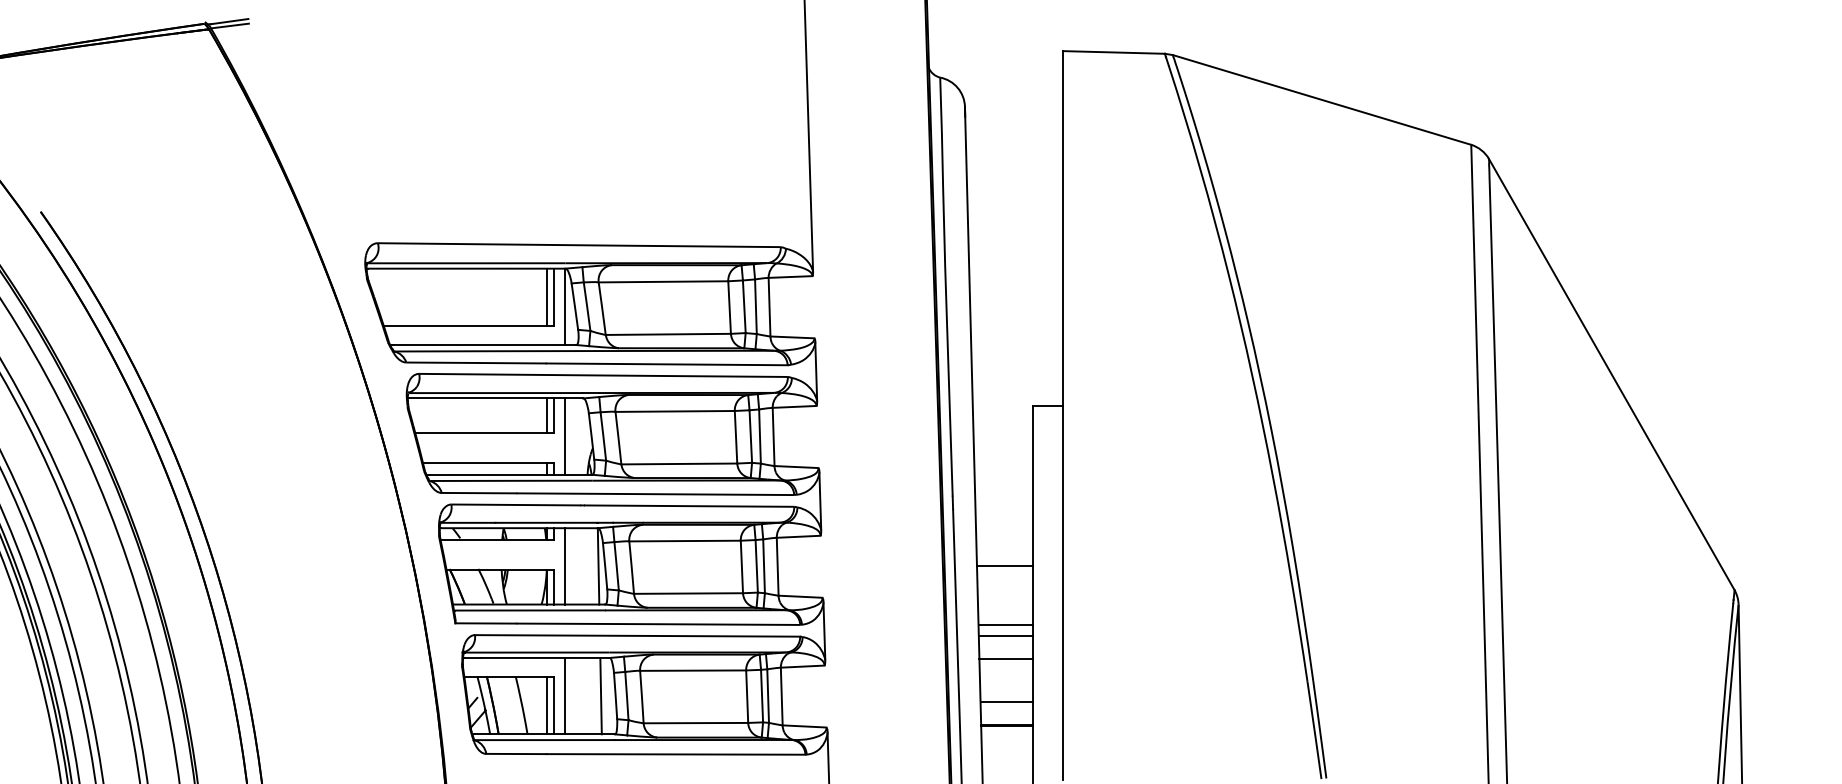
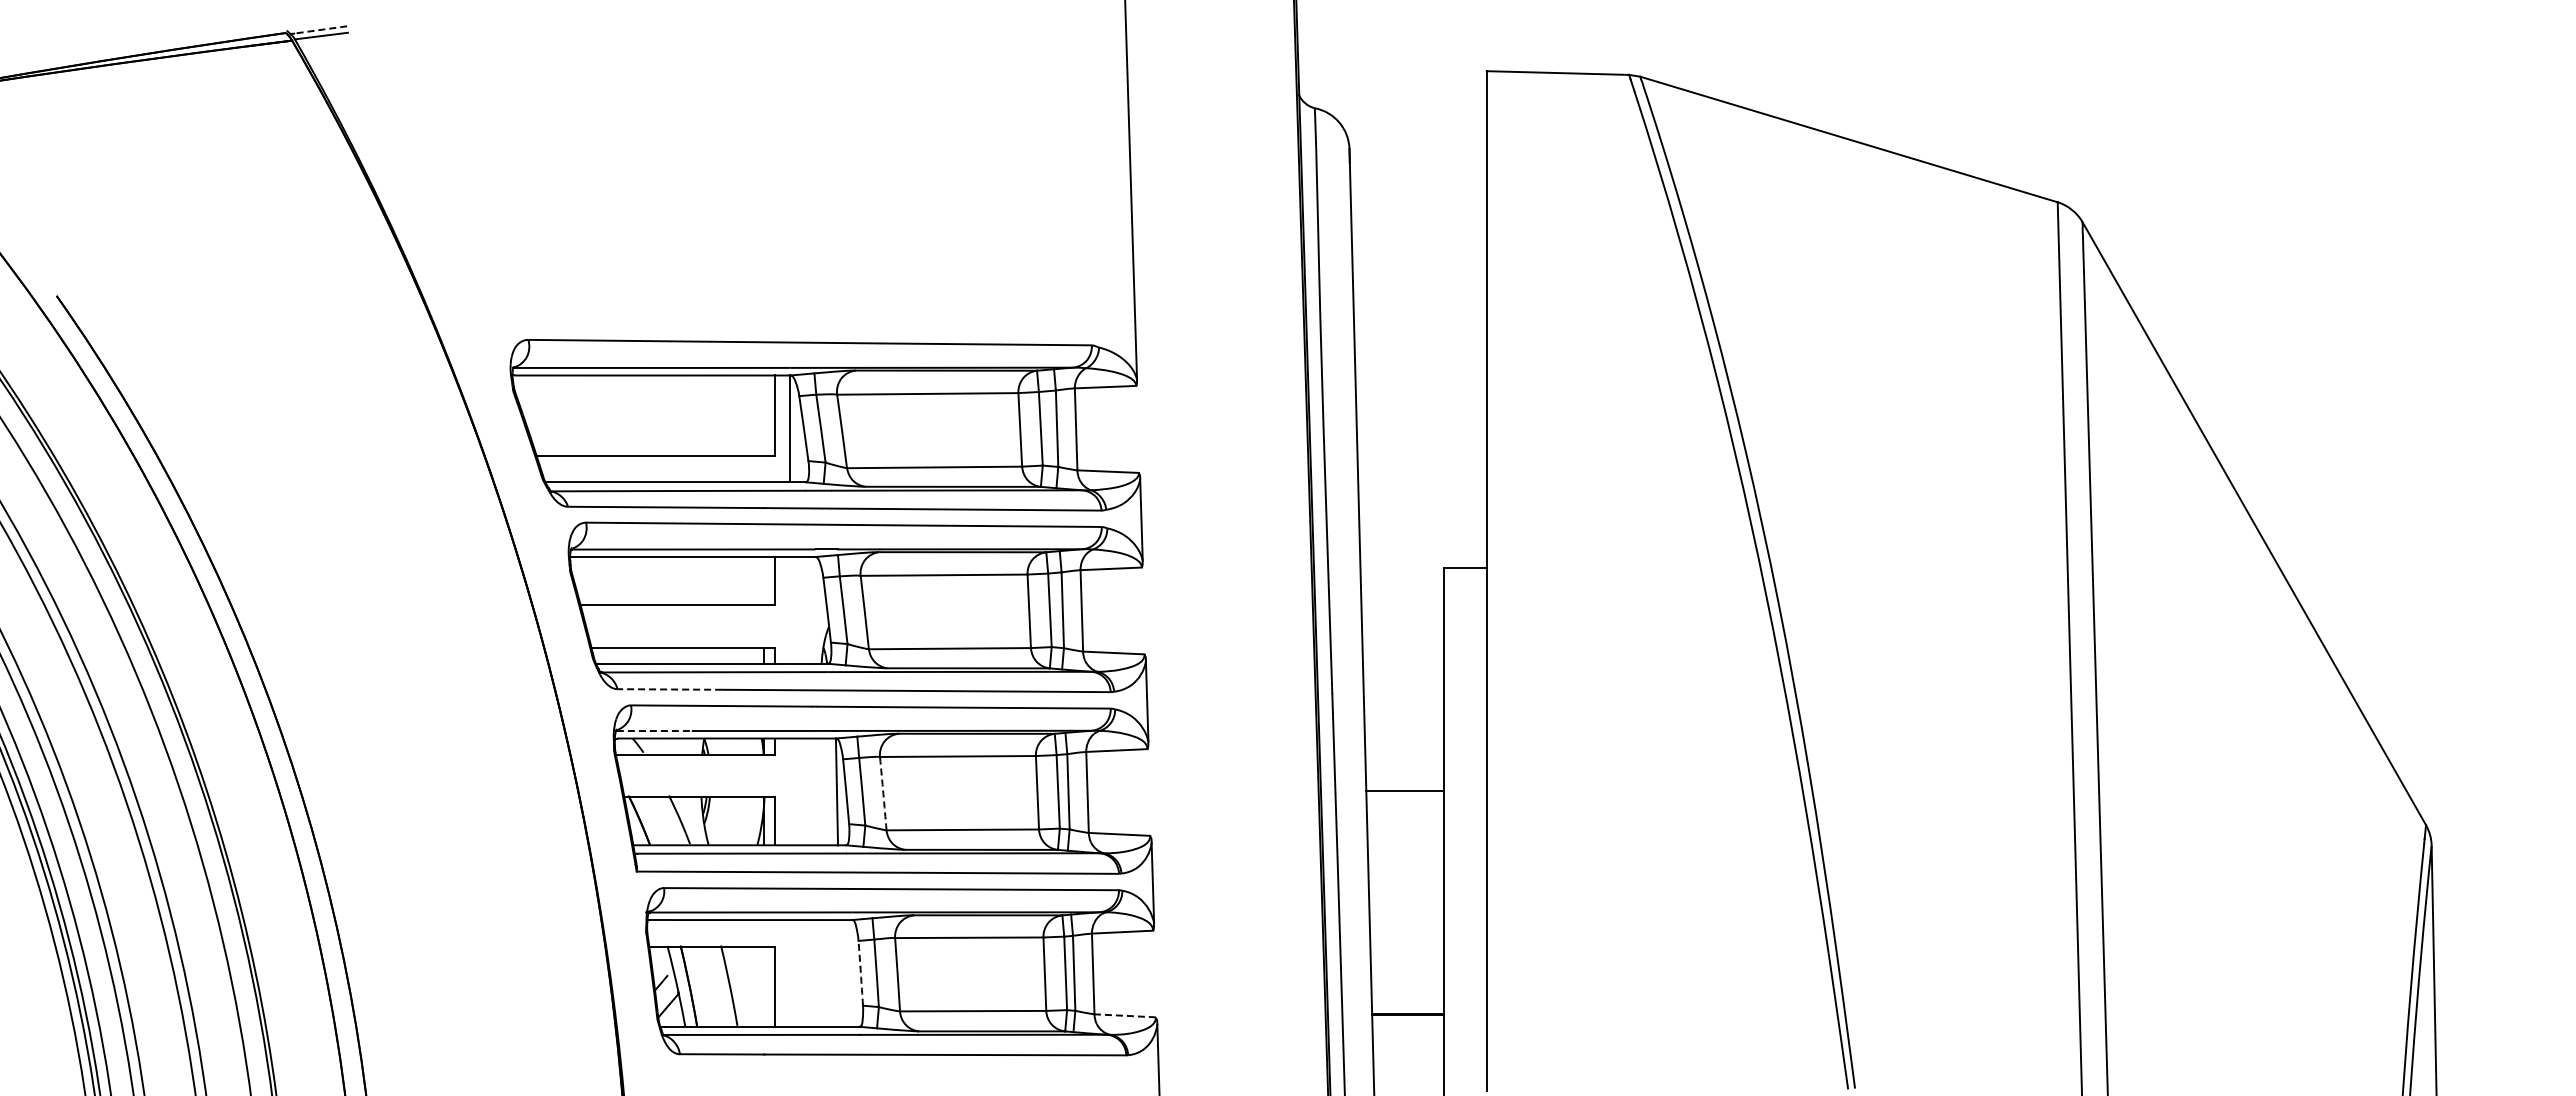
line: (229, 21) -> (320, 29), solid -> dashed
line: (546, 297) -> (764, 415), removed
line: (546, 415) -> (764, 581), removed
line: (565, 436) -> (790, 610), removed
line: (478, 493) -> (669, 689), solid -> dashed
line: (468, 523) -> (654, 731), solid -> dashed
line: (565, 566) -> (790, 791), removed
arc: (631, 567) -> (883, 793), solid -> dashed
line: (1005, 624) -> (1406, 873), removed
line: (1005, 636) -> (1406, 889), removed
line: (1005, 659) -> (1406, 921), removed
line: (565, 696) -> (790, 973), removed
line: (601, 696) -> (840, 973), removed
arc: (615, 696) -> (860, 973), solid -> dashed
line: (1006, 701) -> (1407, 981), removed
line: (546, 705) -> (764, 986), removed
line: (804, 726) -> (1125, 1015), solid -> dashed

